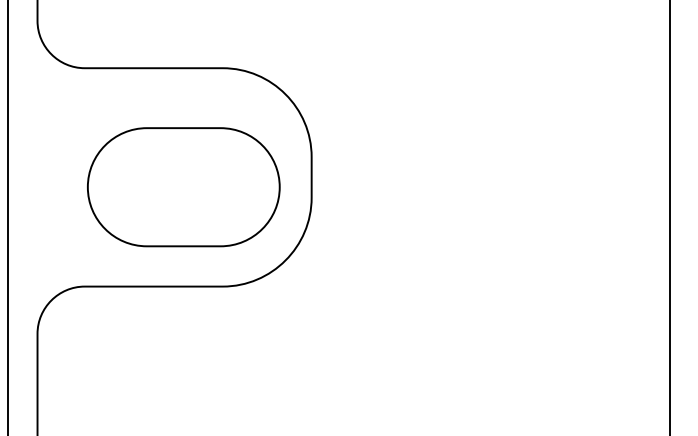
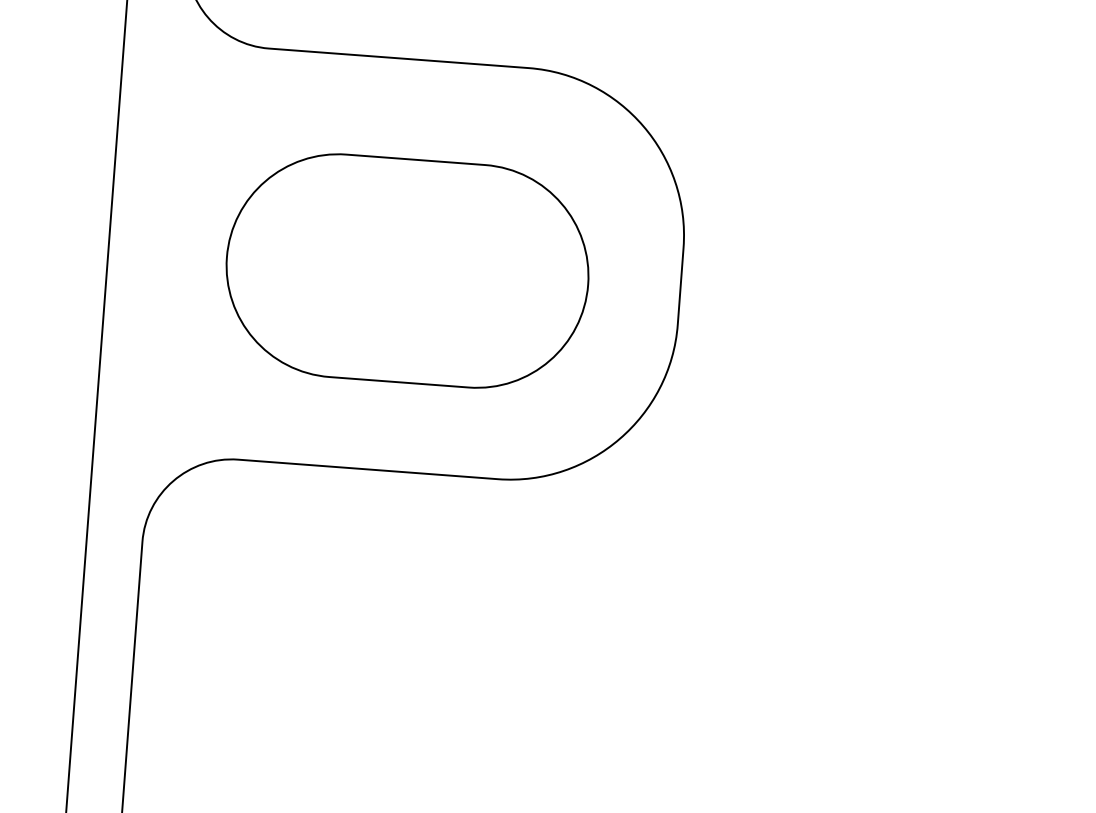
part: (183, 187) -> (406, 271), moved

